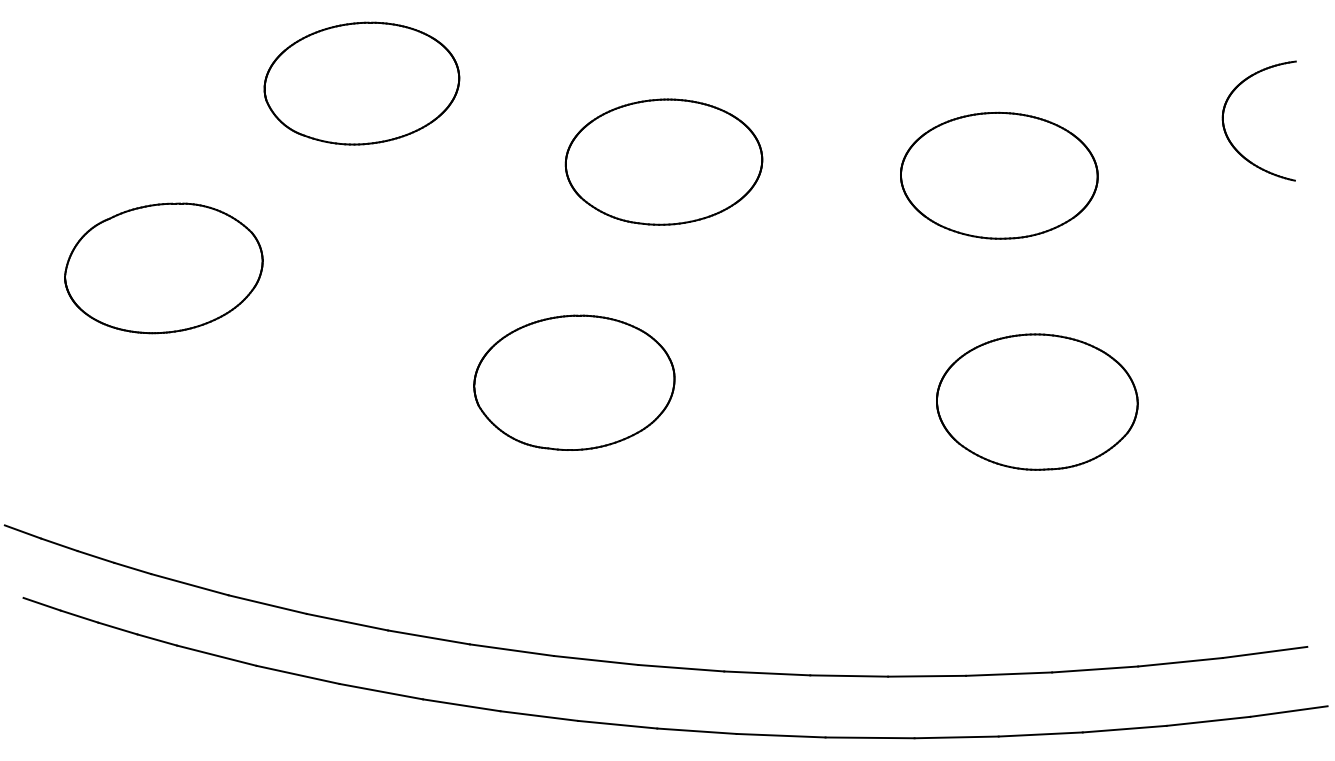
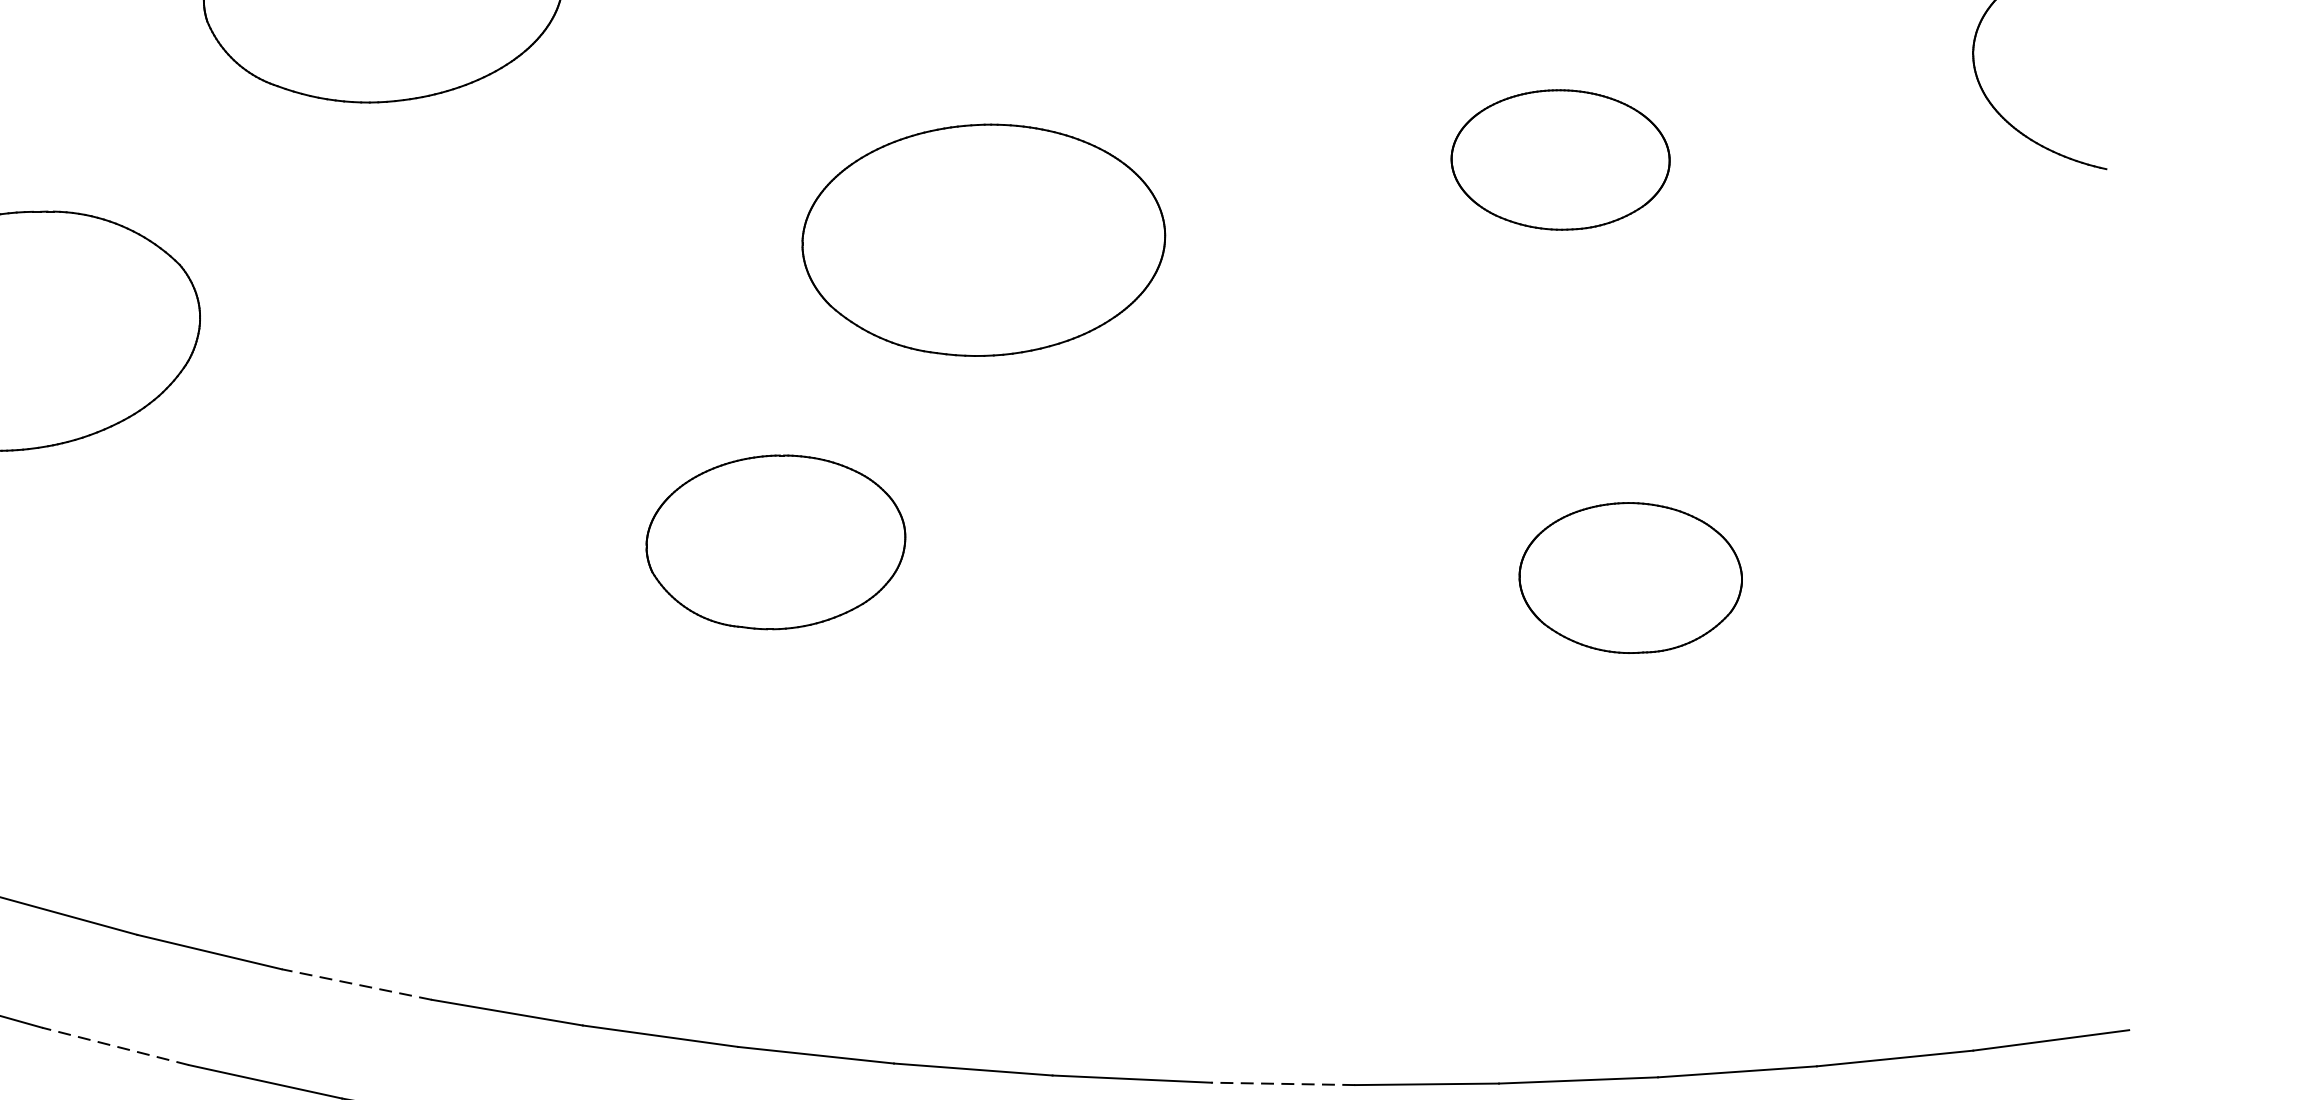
part: (663, 161) -> (982, 239), moved
part: (999, 175) -> (1560, 159), size x0.6
part: (574, 382) -> (776, 541), size x0.7
part: (1037, 401) -> (1630, 576), size x0.6
line: (346, 622) -> (354, 985), solid -> dashed
line: (216, 655) -> (114, 1046), solid -> dashed
line: (849, 676) -> (1283, 1084), solid -> dashed

